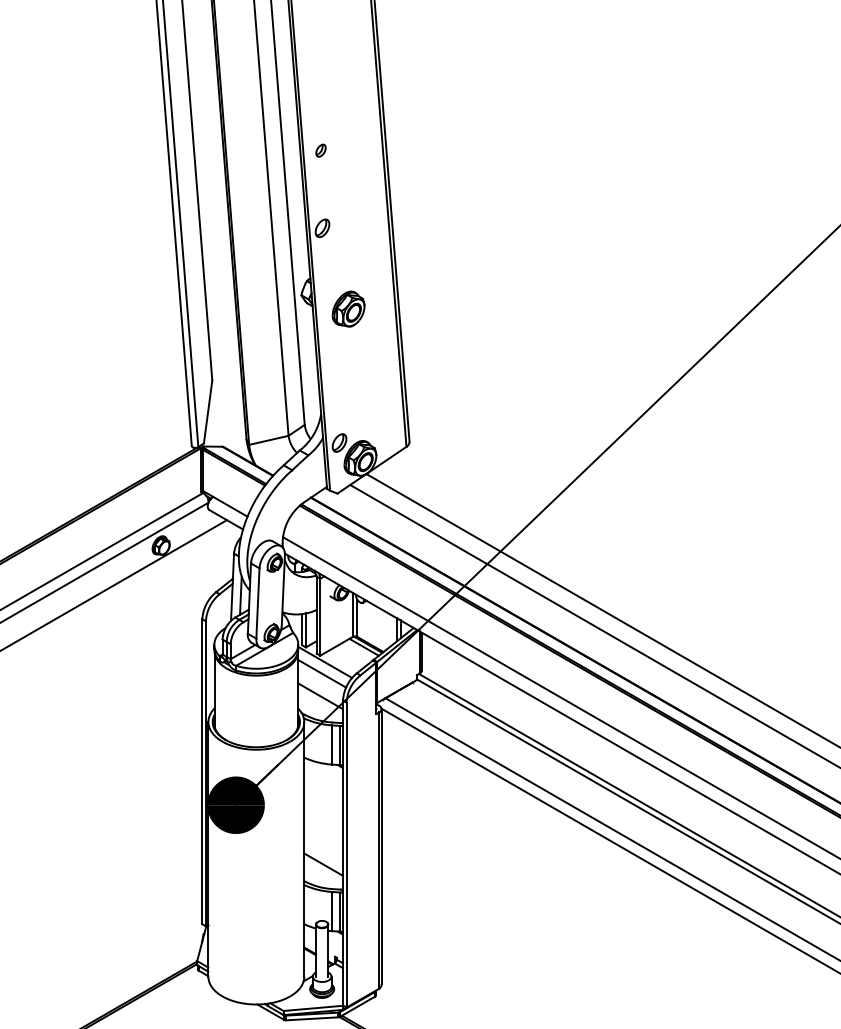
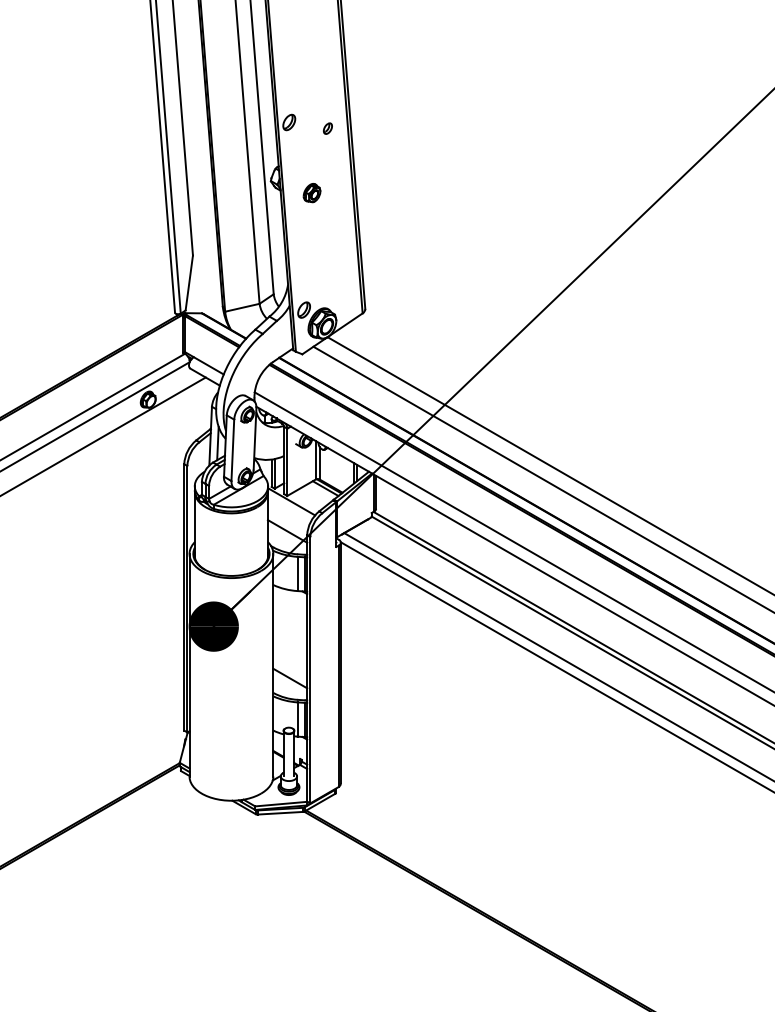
part: (320, 150) -> (327, 128), moved
part: (347, 308) -> (311, 192), size x0.6
line: (321, 673) -> (288, 511), removed

